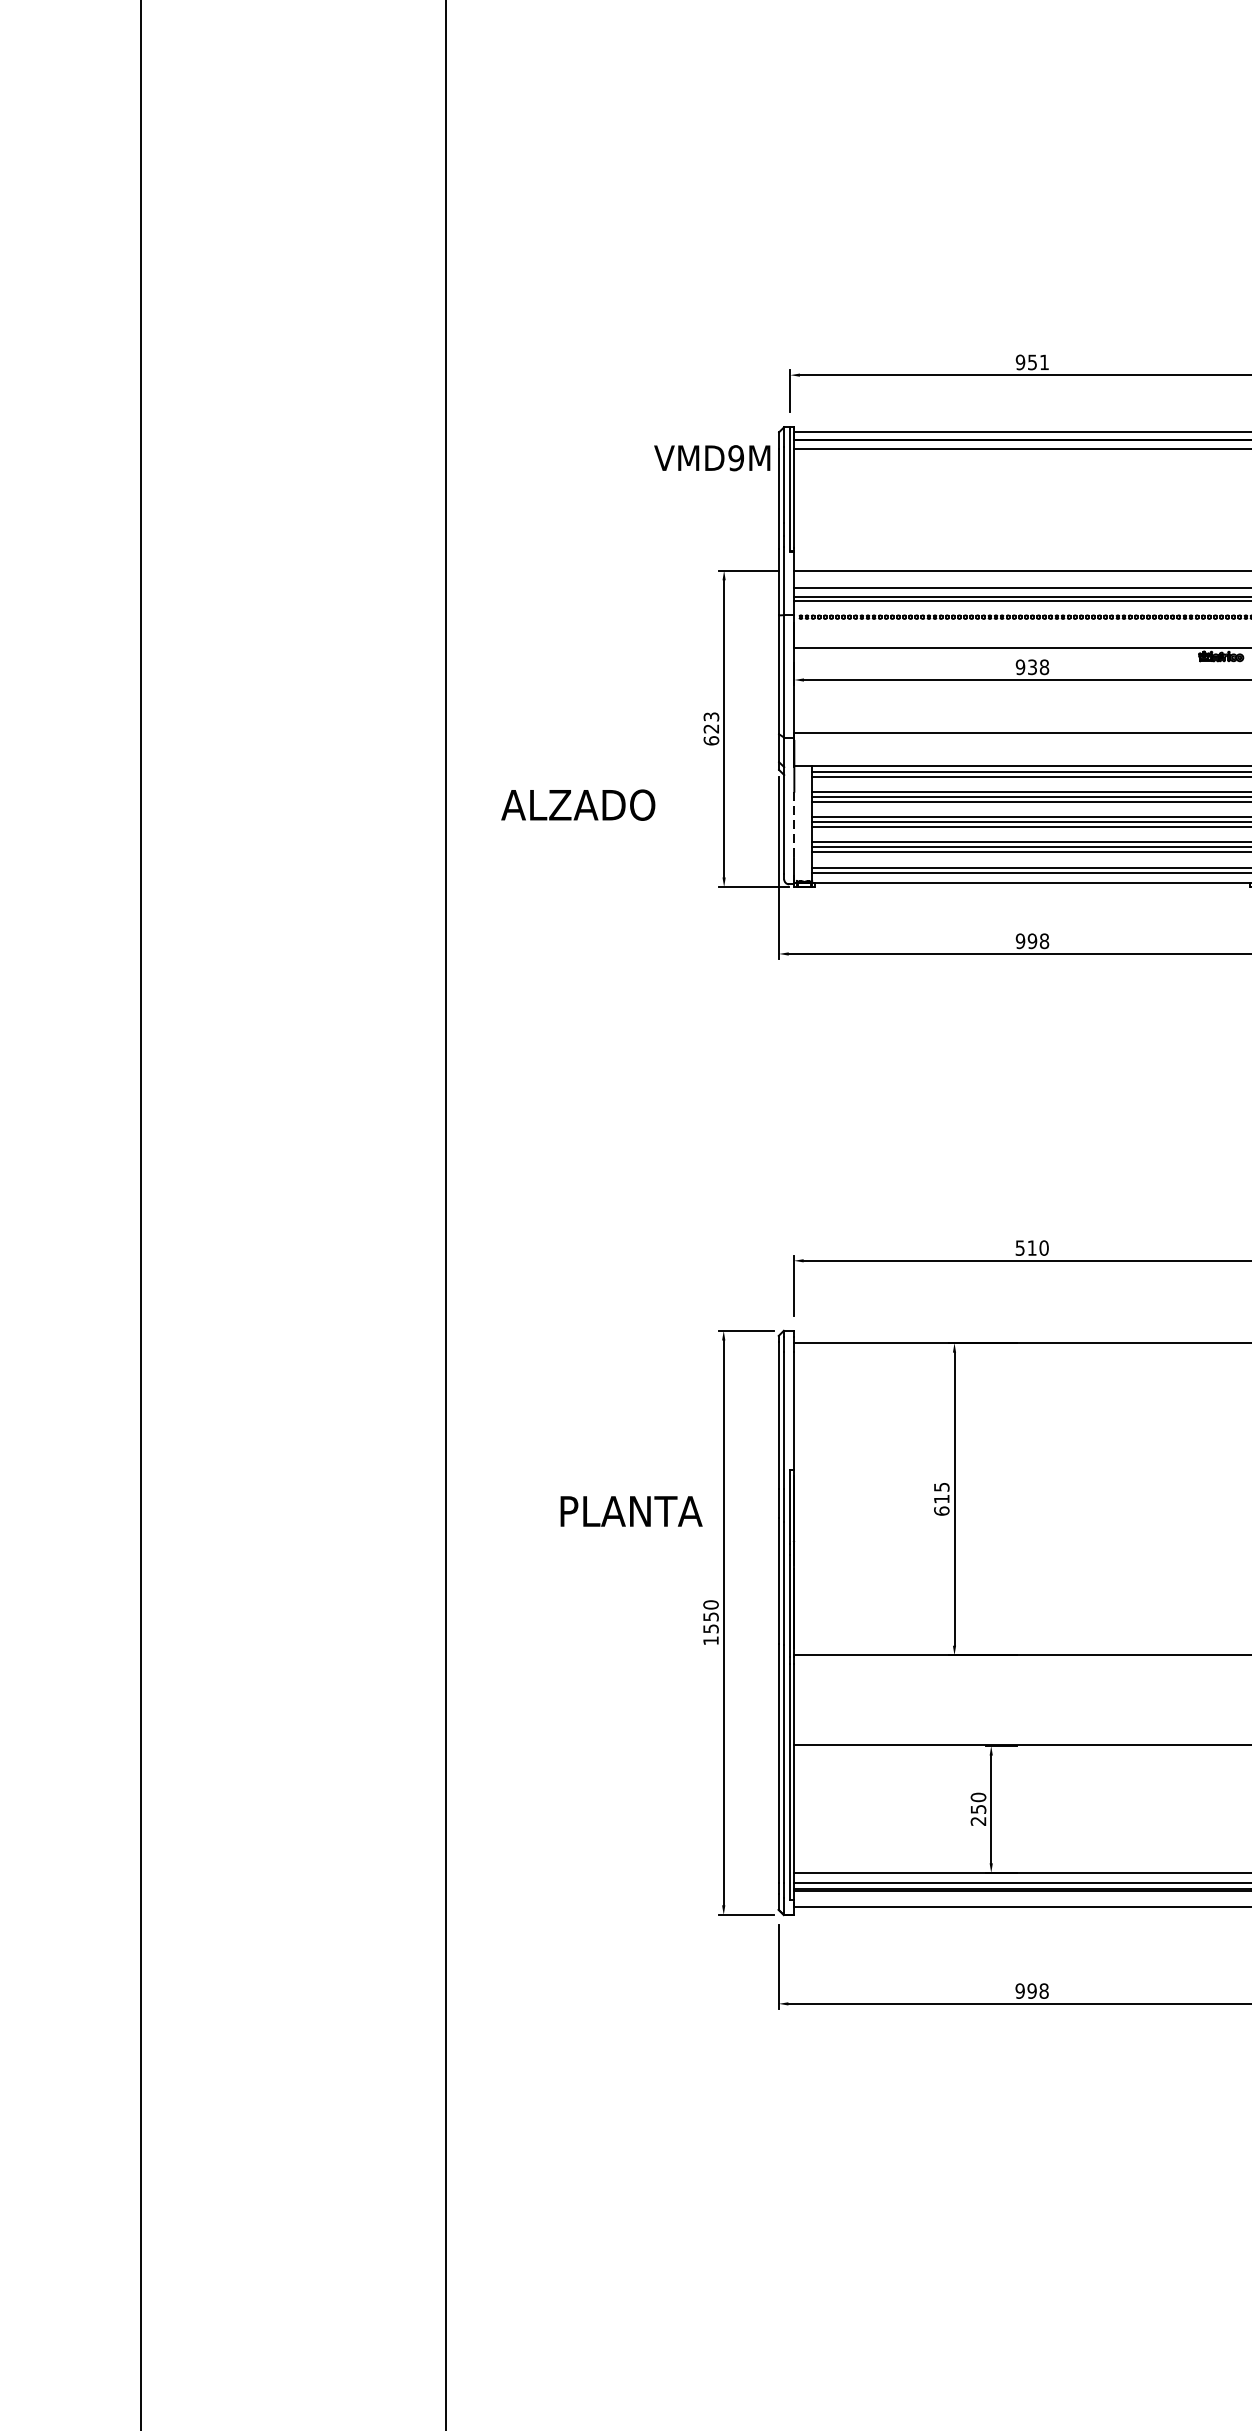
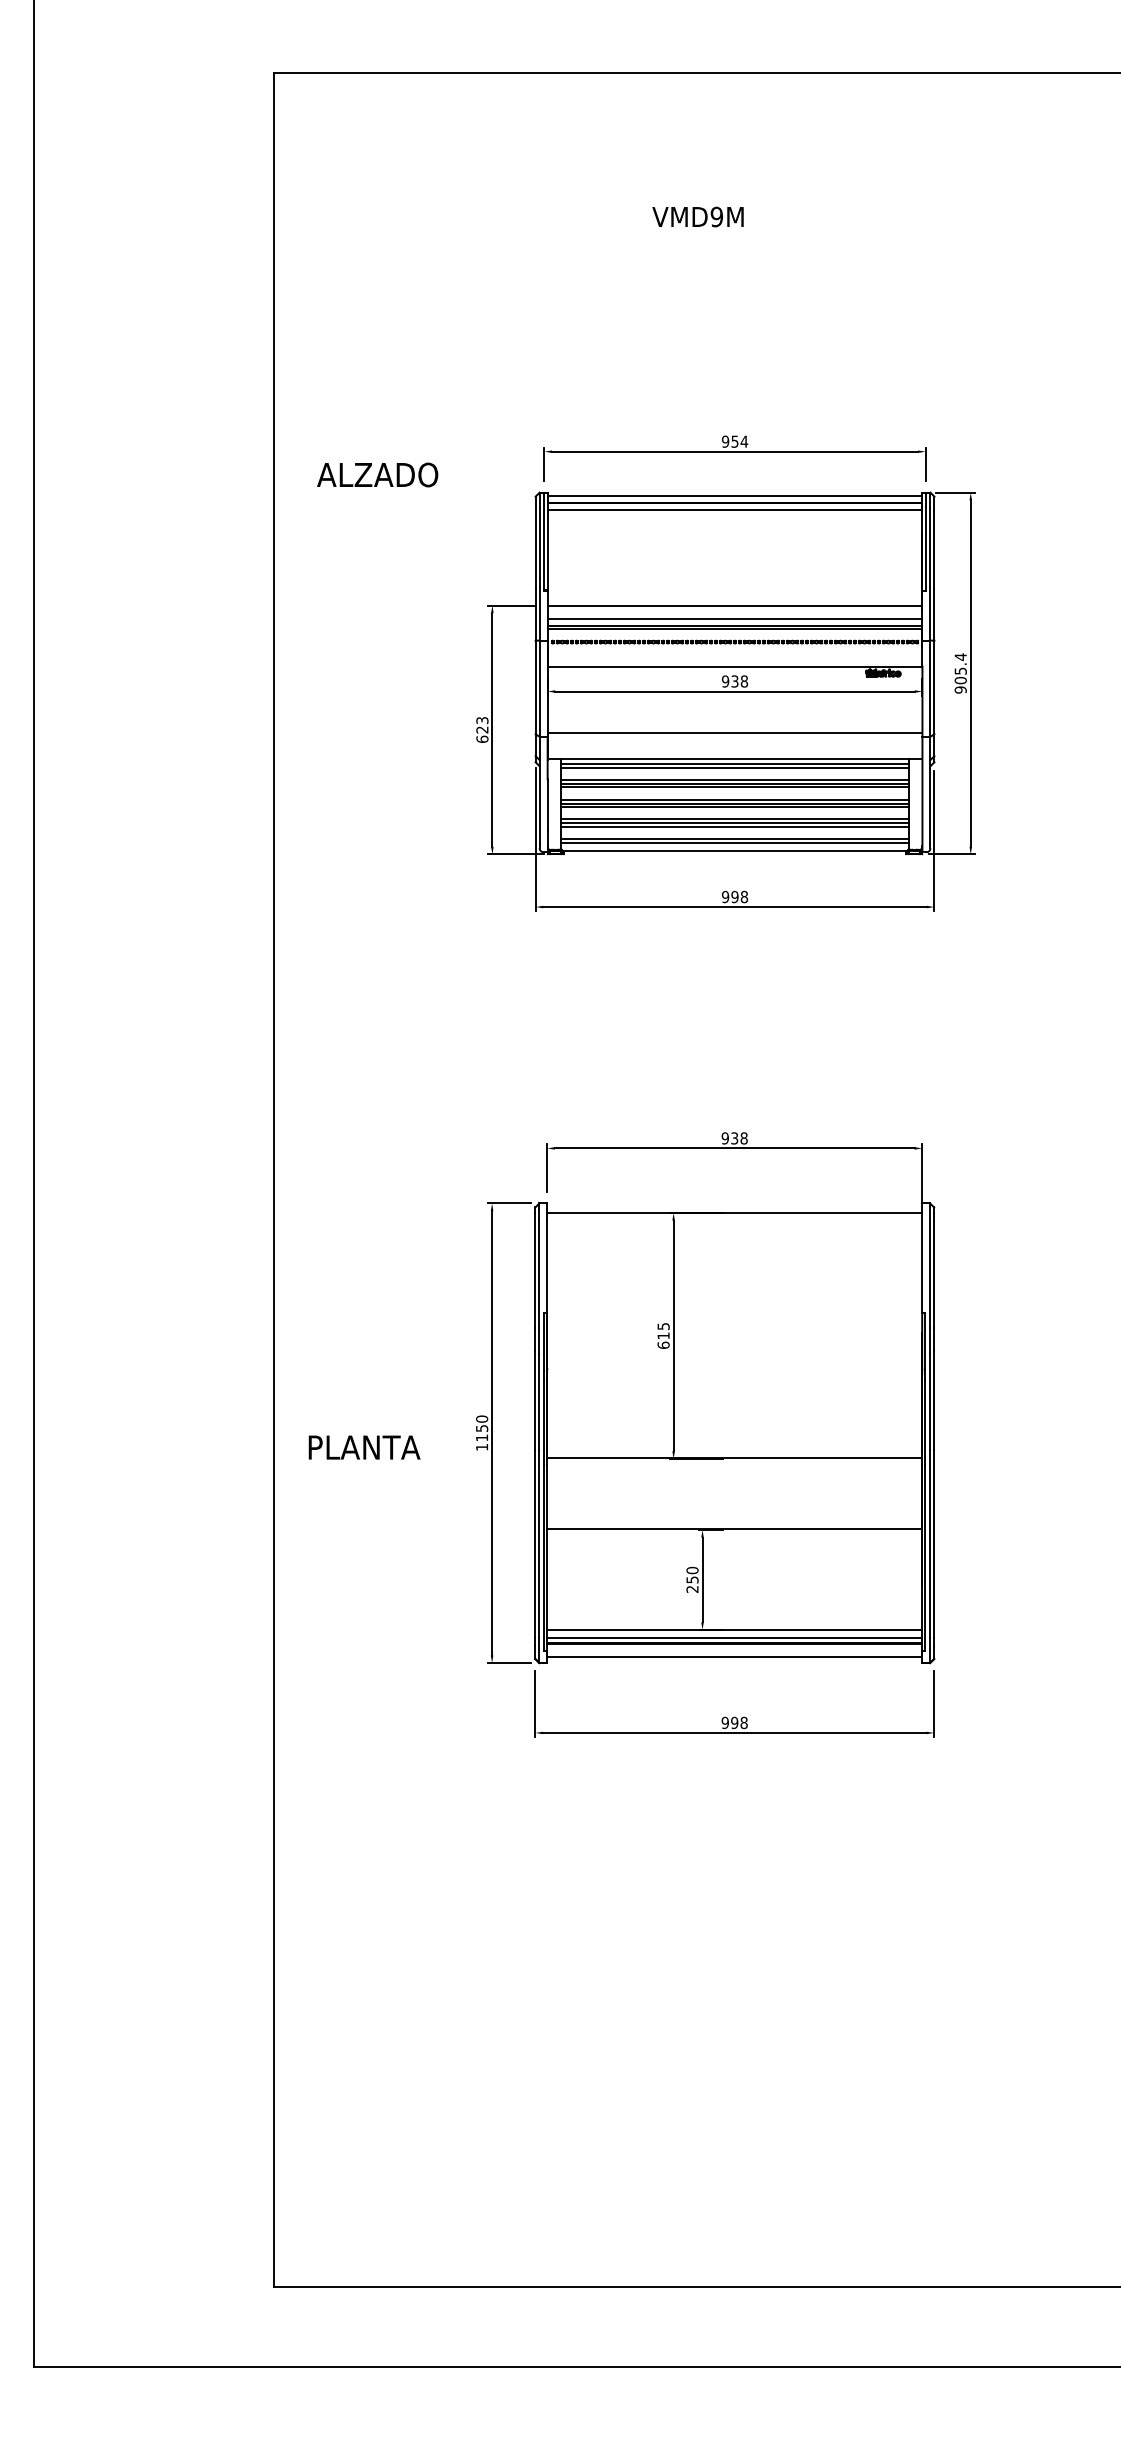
text: (1044, 362) -> (744, 441), 951 -> 954
text: (711, 457) -> (697, 216), moved
text: (578, 804) -> (377, 474), moved
line: (794, 824) -> (547, 805), dashed -> solid
text: (1031, 1248) -> (734, 1138), 510 -> 938
text: (631, 1511) -> (364, 1447), moved
text: (711, 1628) -> (482, 1437), 1550 -> 1150

